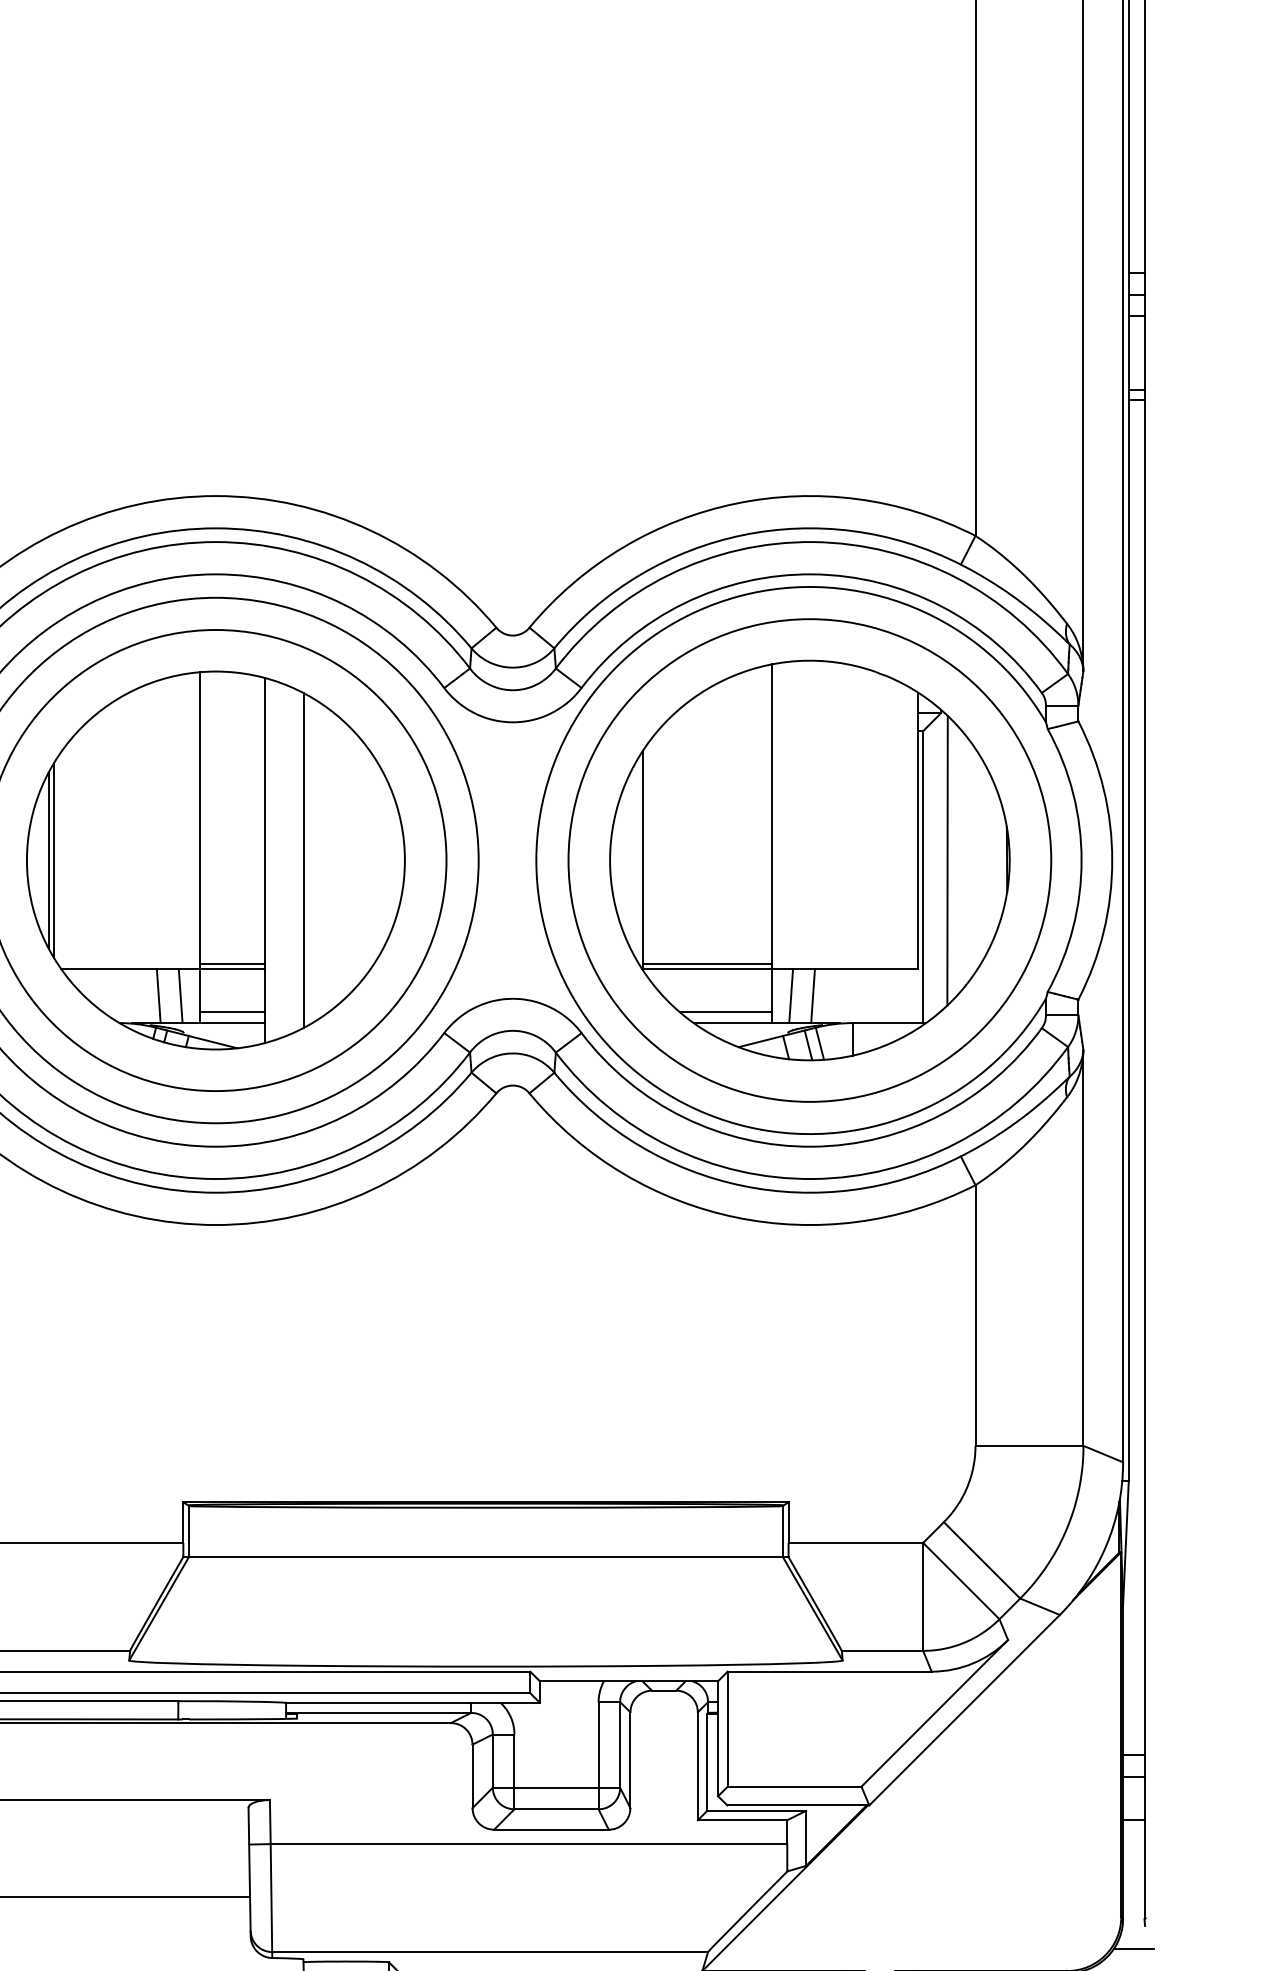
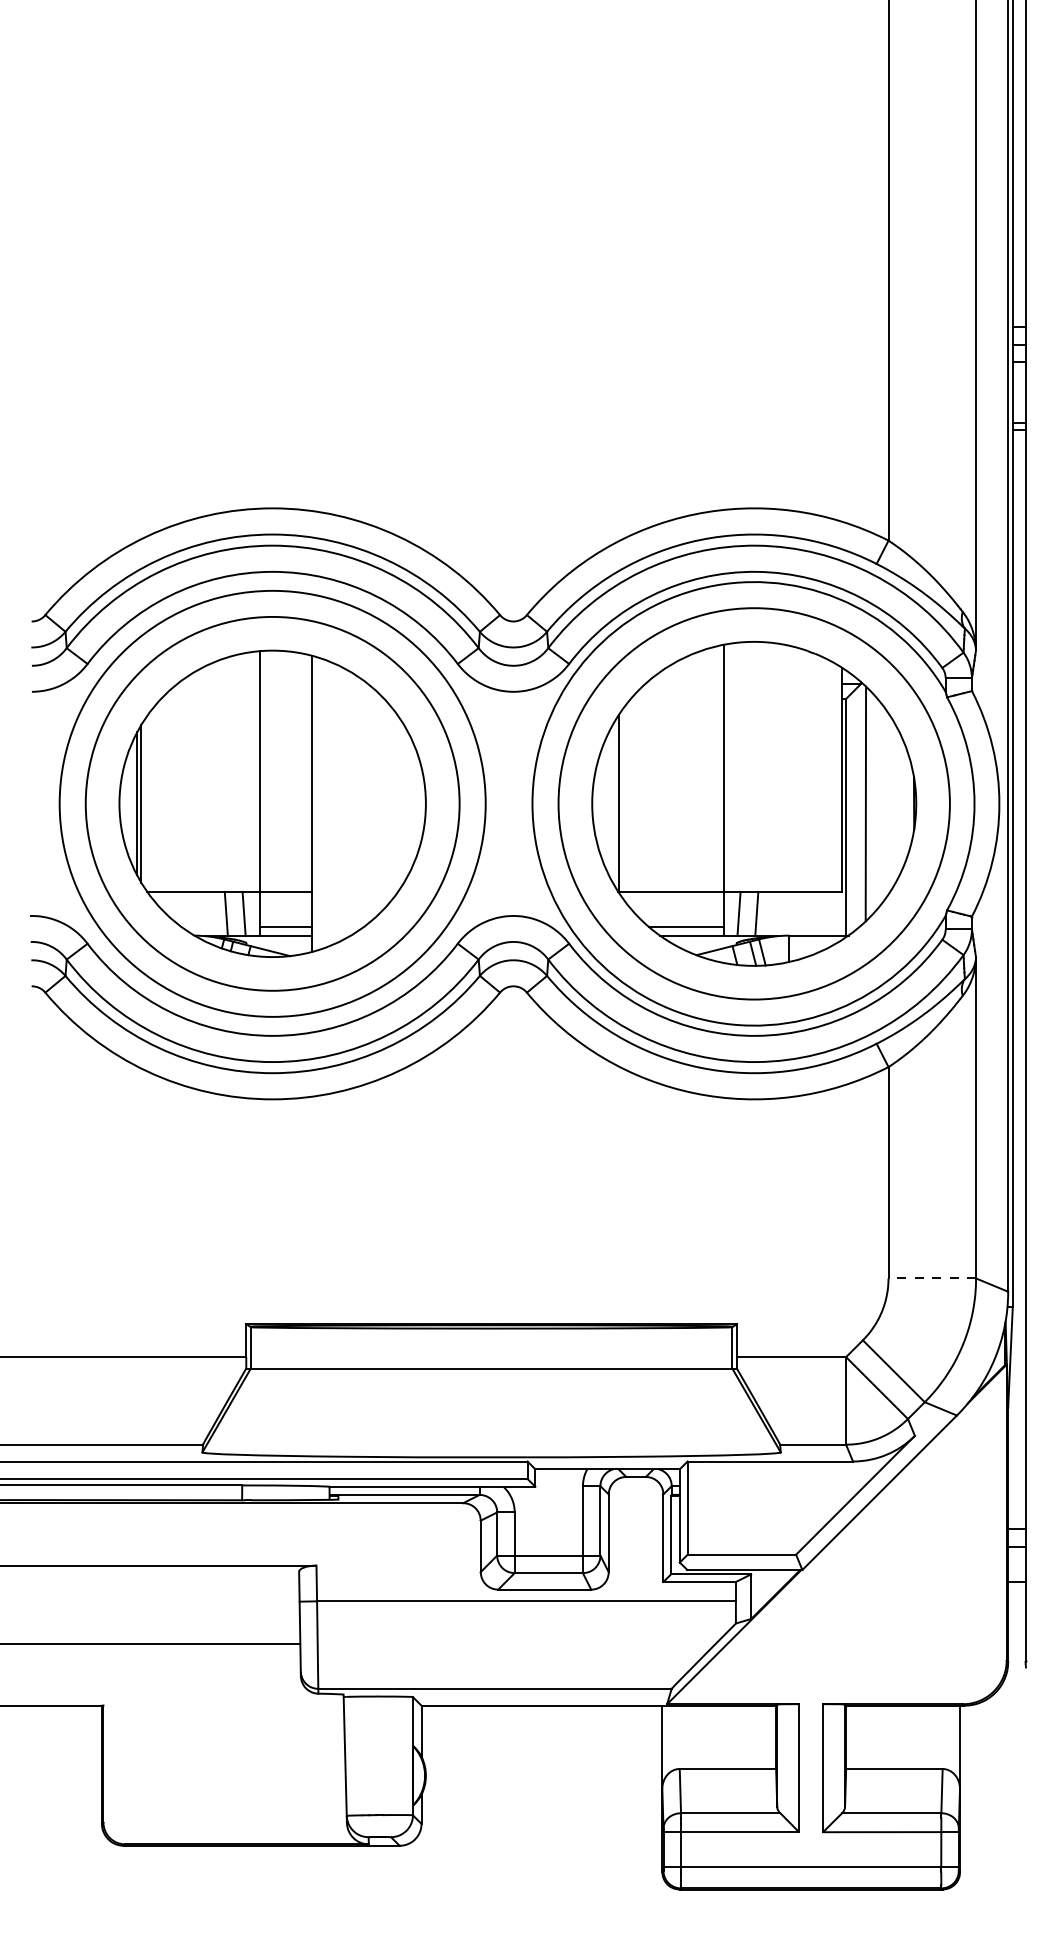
line: (304, 860) -> (344, 803), removed
line: (231, 963) -> (285, 887), removed
line: (706, 963) -> (670, 887), removed
line: (1029, 1445) -> (932, 1278), solid -> dashed
line: (1133, 1949) -> (1016, 1686), removed

